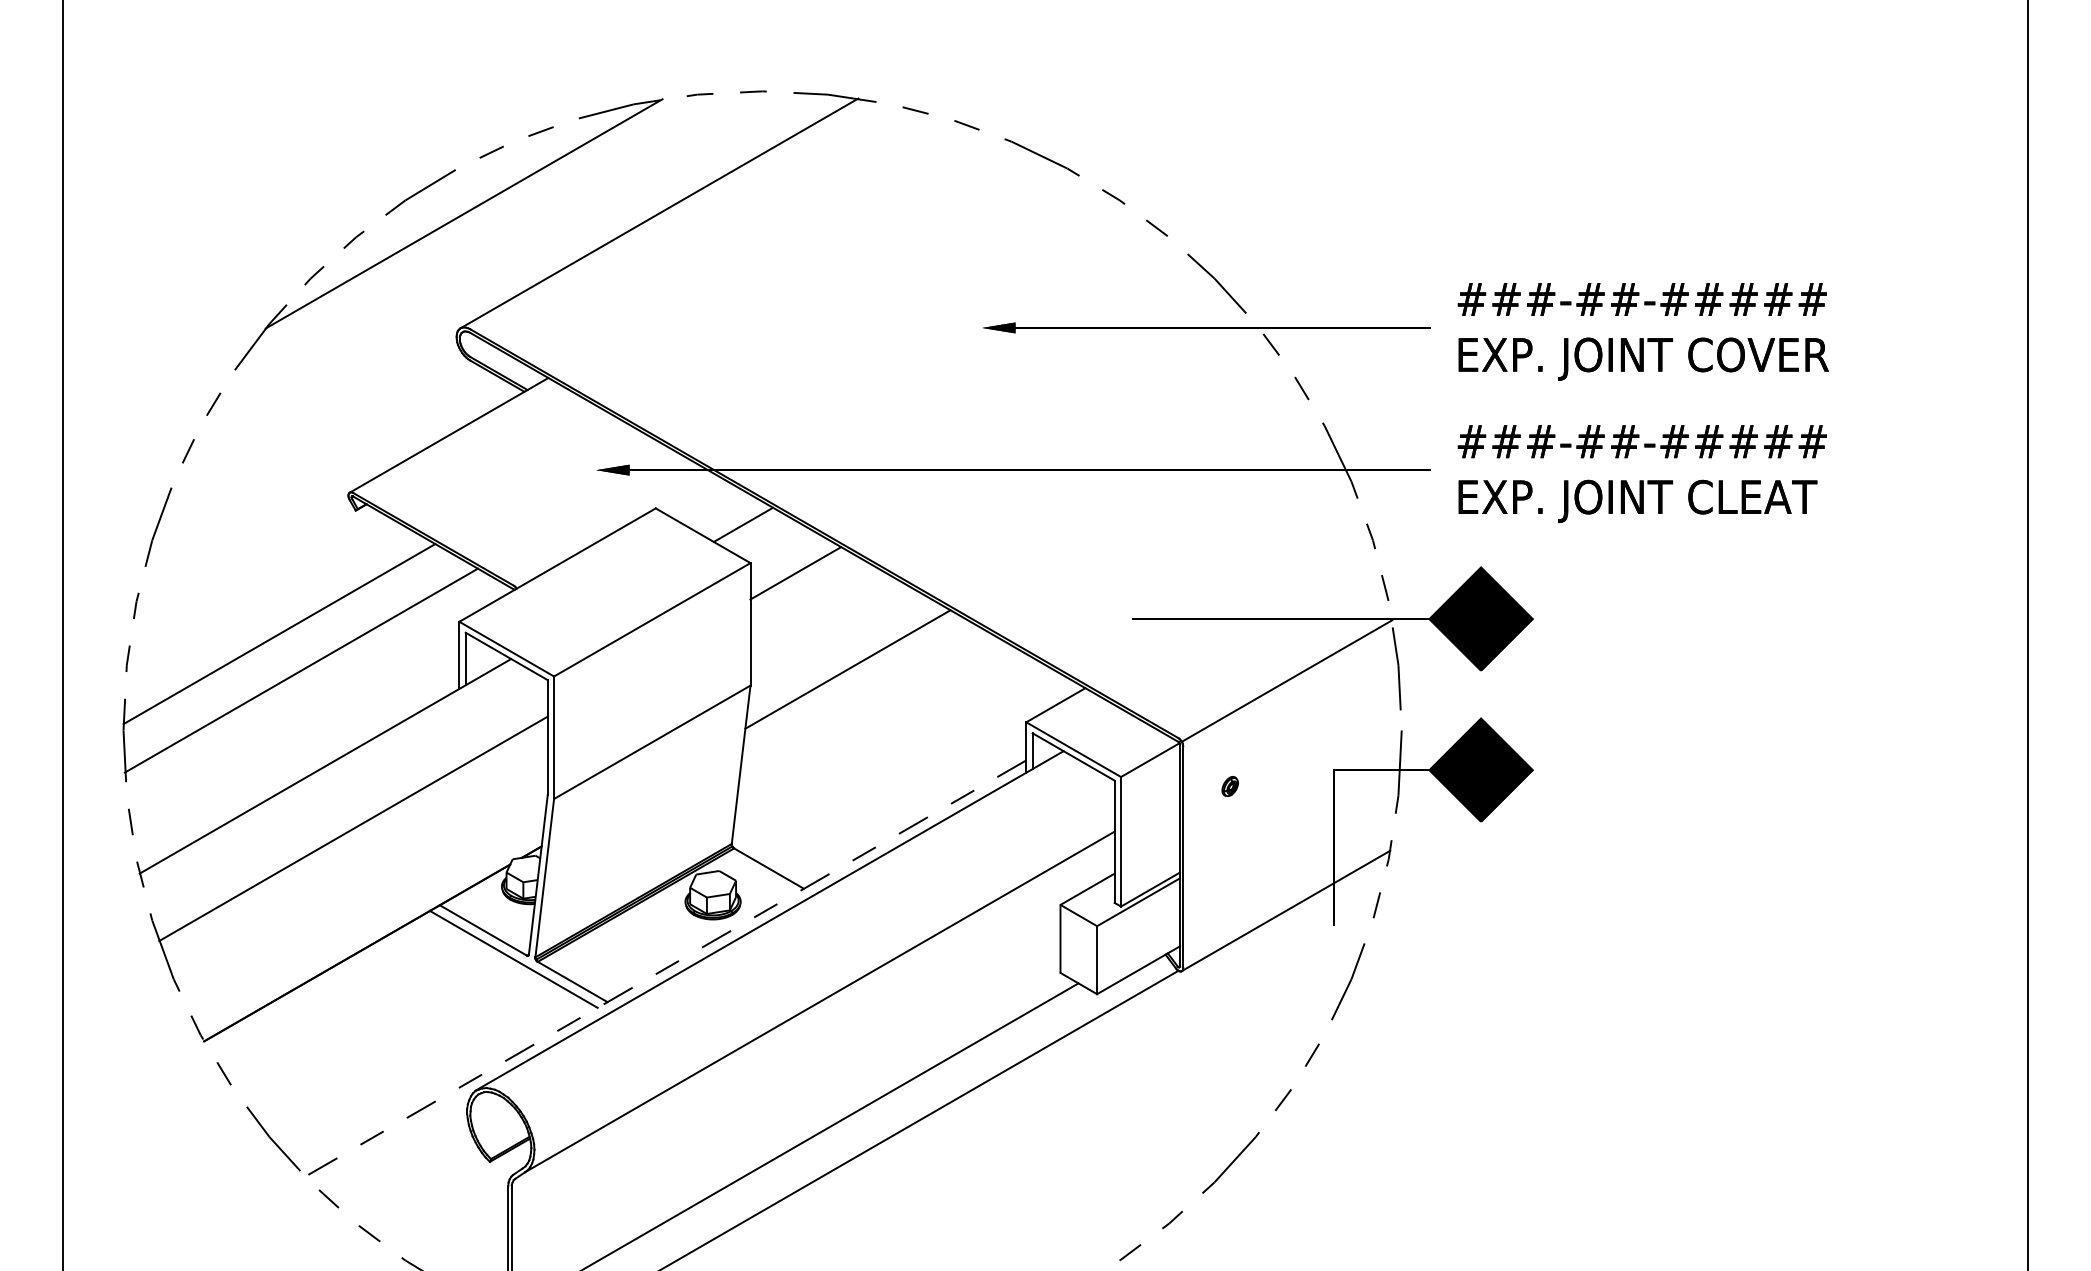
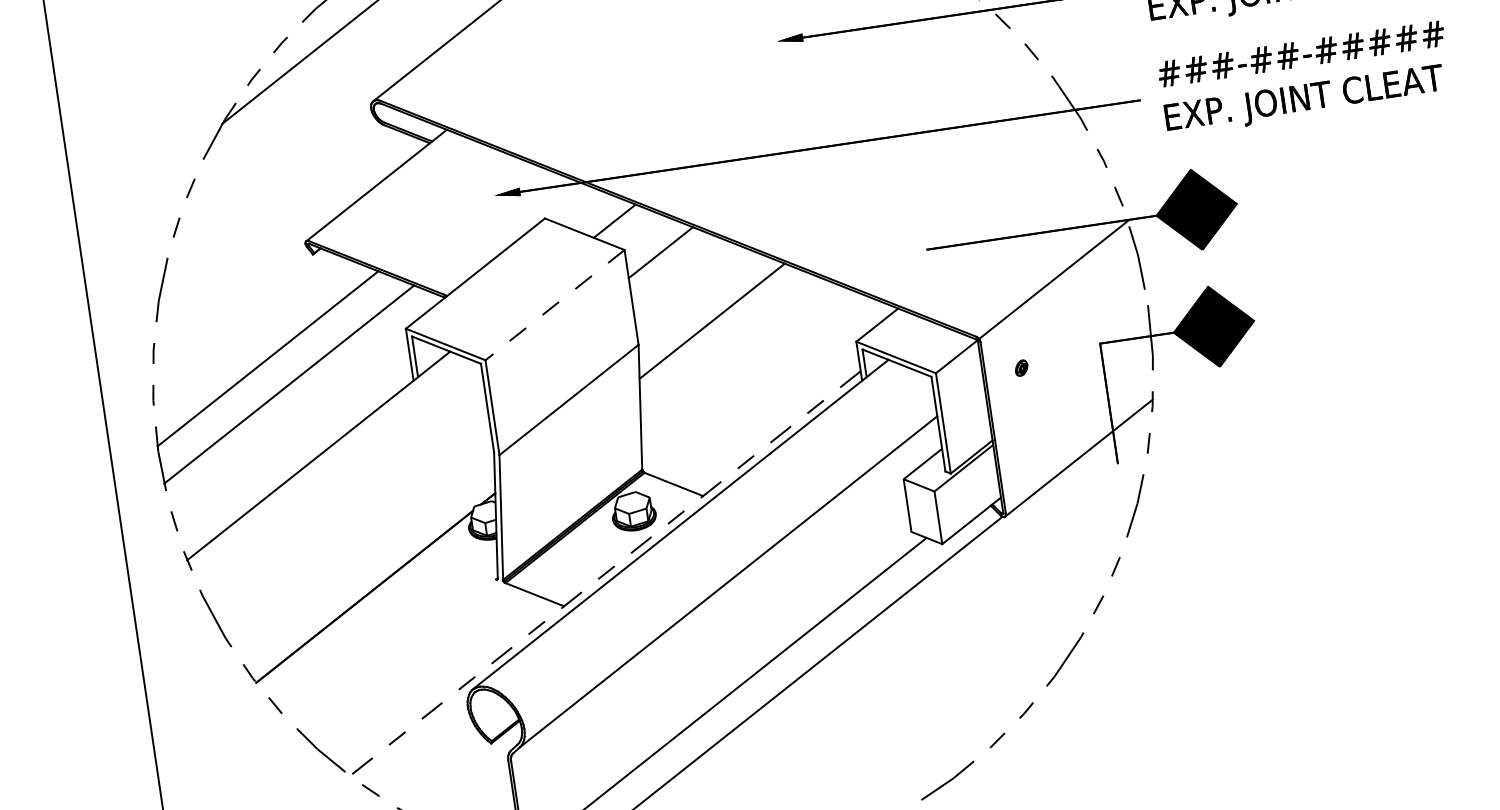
line: (651, 620) -> (554, 305), solid -> dashed
line: (353, 828) -> (347, 500), removed
line: (482, 930) -> (459, 565), removed
line: (513, 958) -> (486, 583), removed

